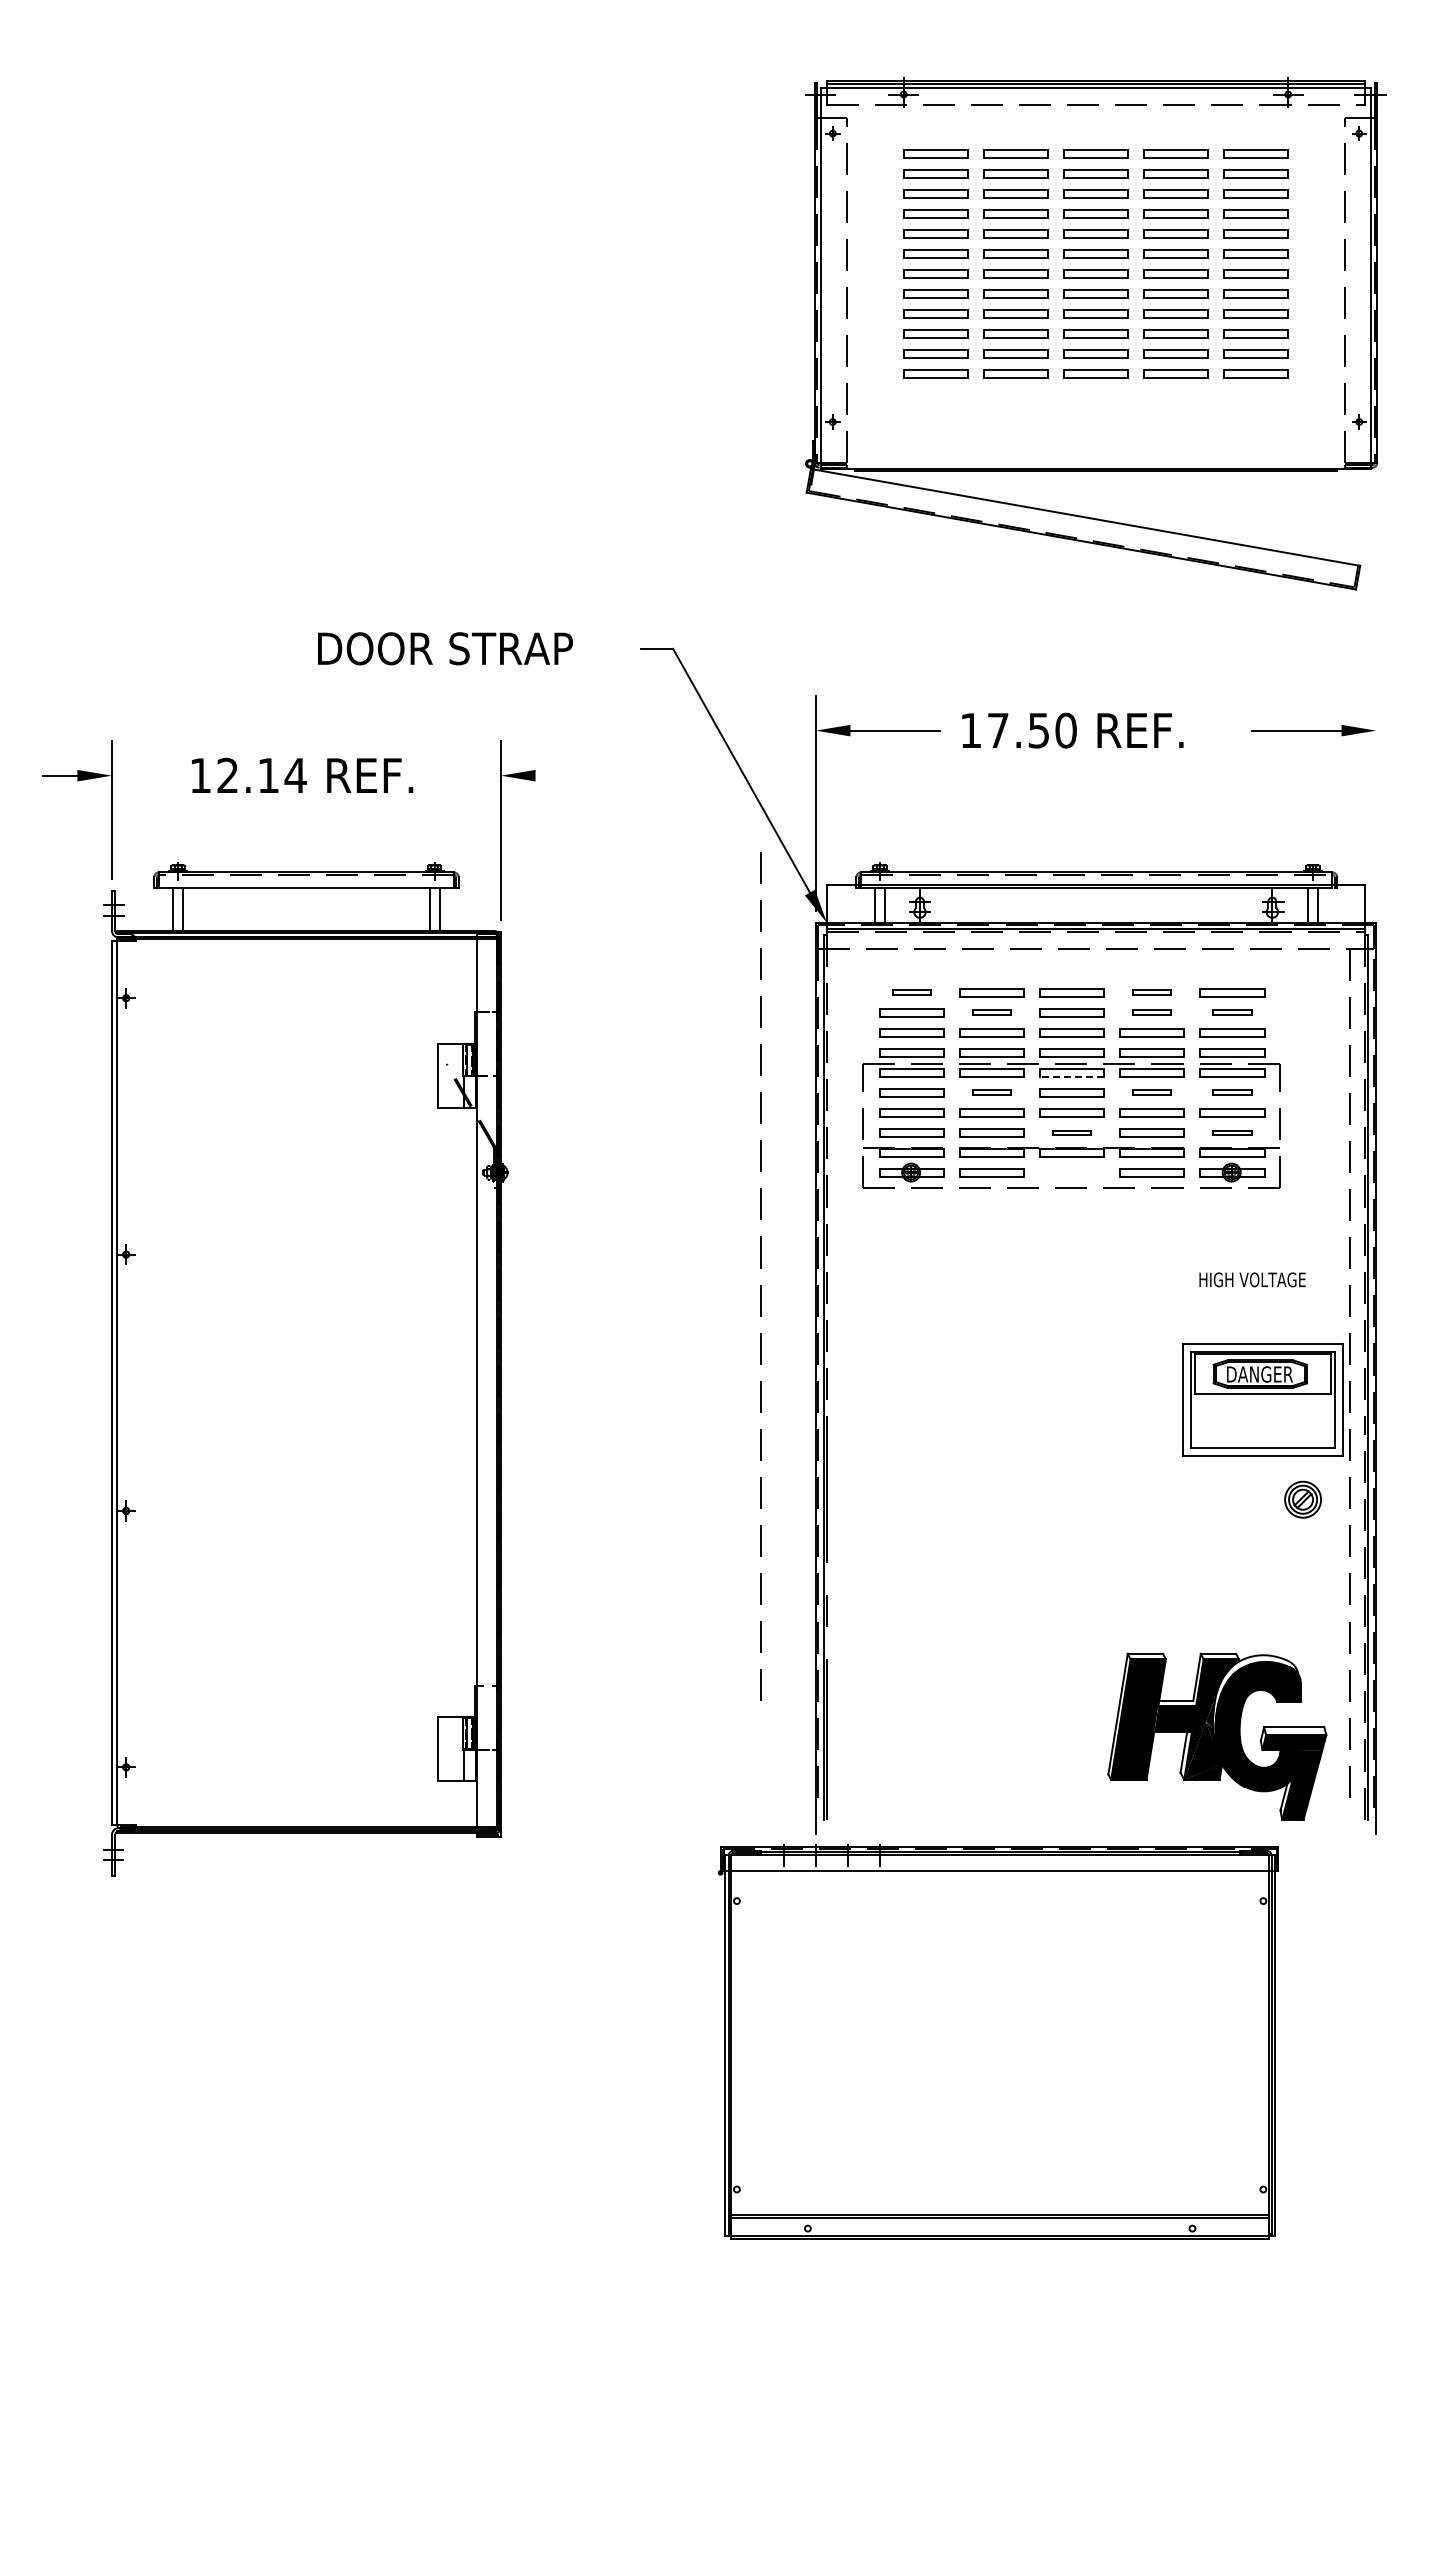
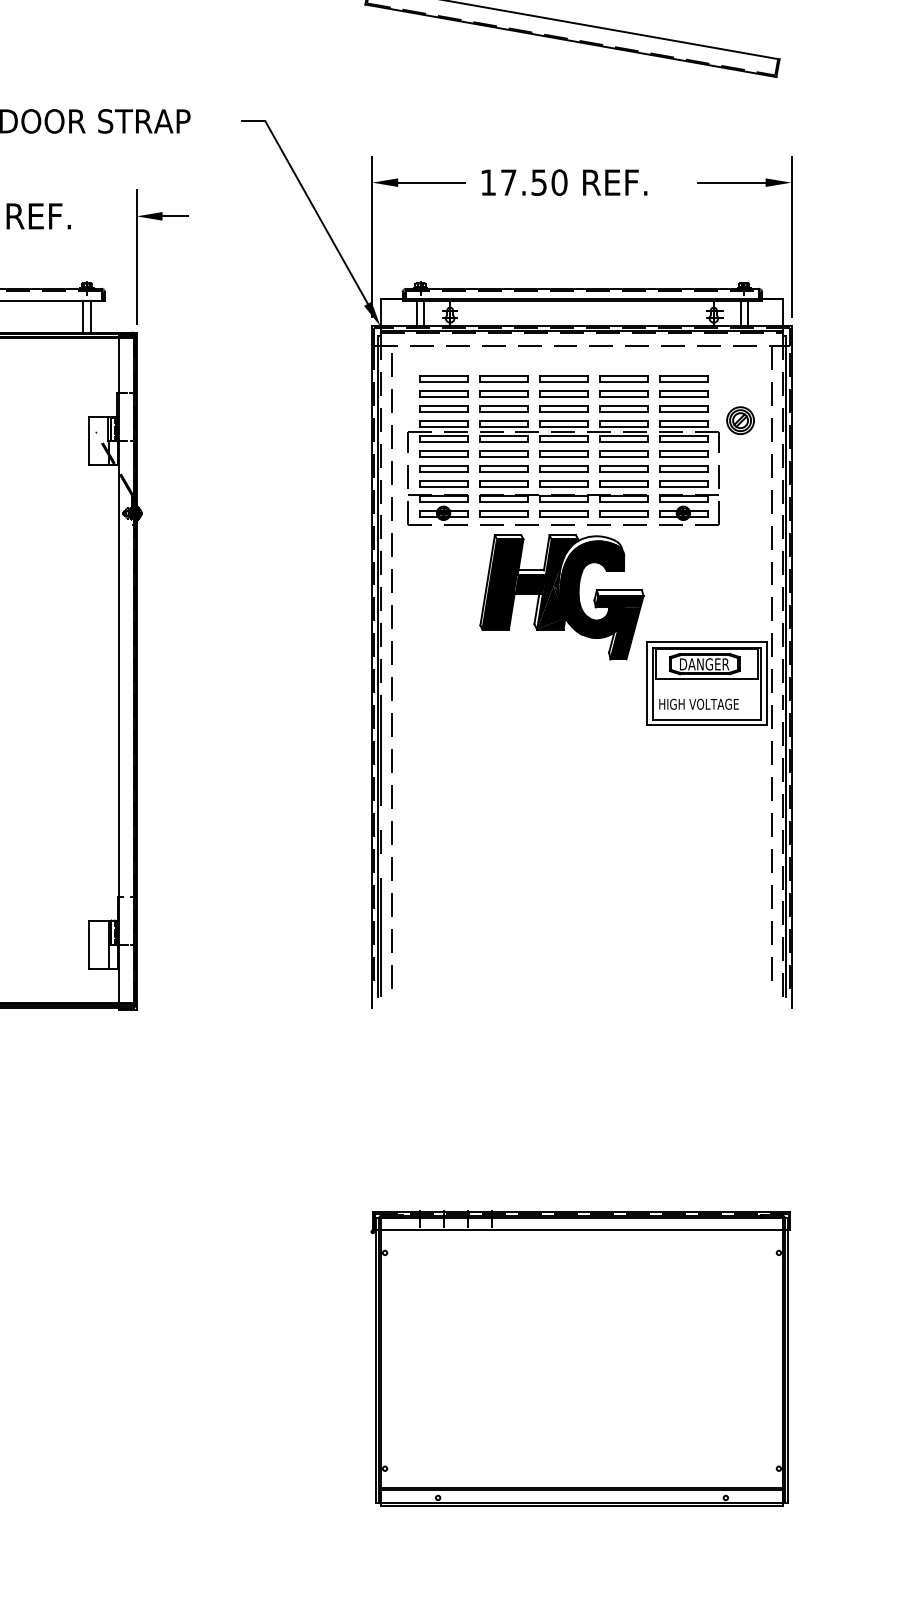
line: (552, 775) -> (175, 216), added
line: (1376, 803) -> (791, 237), added
part: (911, 992) -> (443, 378), size x1.67
part: (1151, 992) -> (623, 378), size x1.67
part: (991, 1012) -> (503, 393), size x1.67
part: (1151, 1012) -> (623, 393), size x1.67
part: (1232, 1012) -> (684, 393), size x1.67
line: (1071, 1076) -> (563, 441), dashed -> solid
part: (991, 1092) -> (503, 453), size x1.67
part: (1151, 1092) -> (623, 453), size x1.67
part: (1232, 1092) -> (684, 453), size x1.67
part: (1071, 1132) -> (563, 483), size x1.67
part: (1232, 1132) -> (684, 483), size x1.67
part: (1071, 1172) -> (563, 513), added
line: (760, 1268) -> (391, 665), moved
text: (1252, 1279) -> (698, 704), moved
part: (1302, 1499) -> (740, 420), moved
part: (1217, 1736) -> (562, 597), moved
part: (997, 2041) -> (580, 1357), moved

